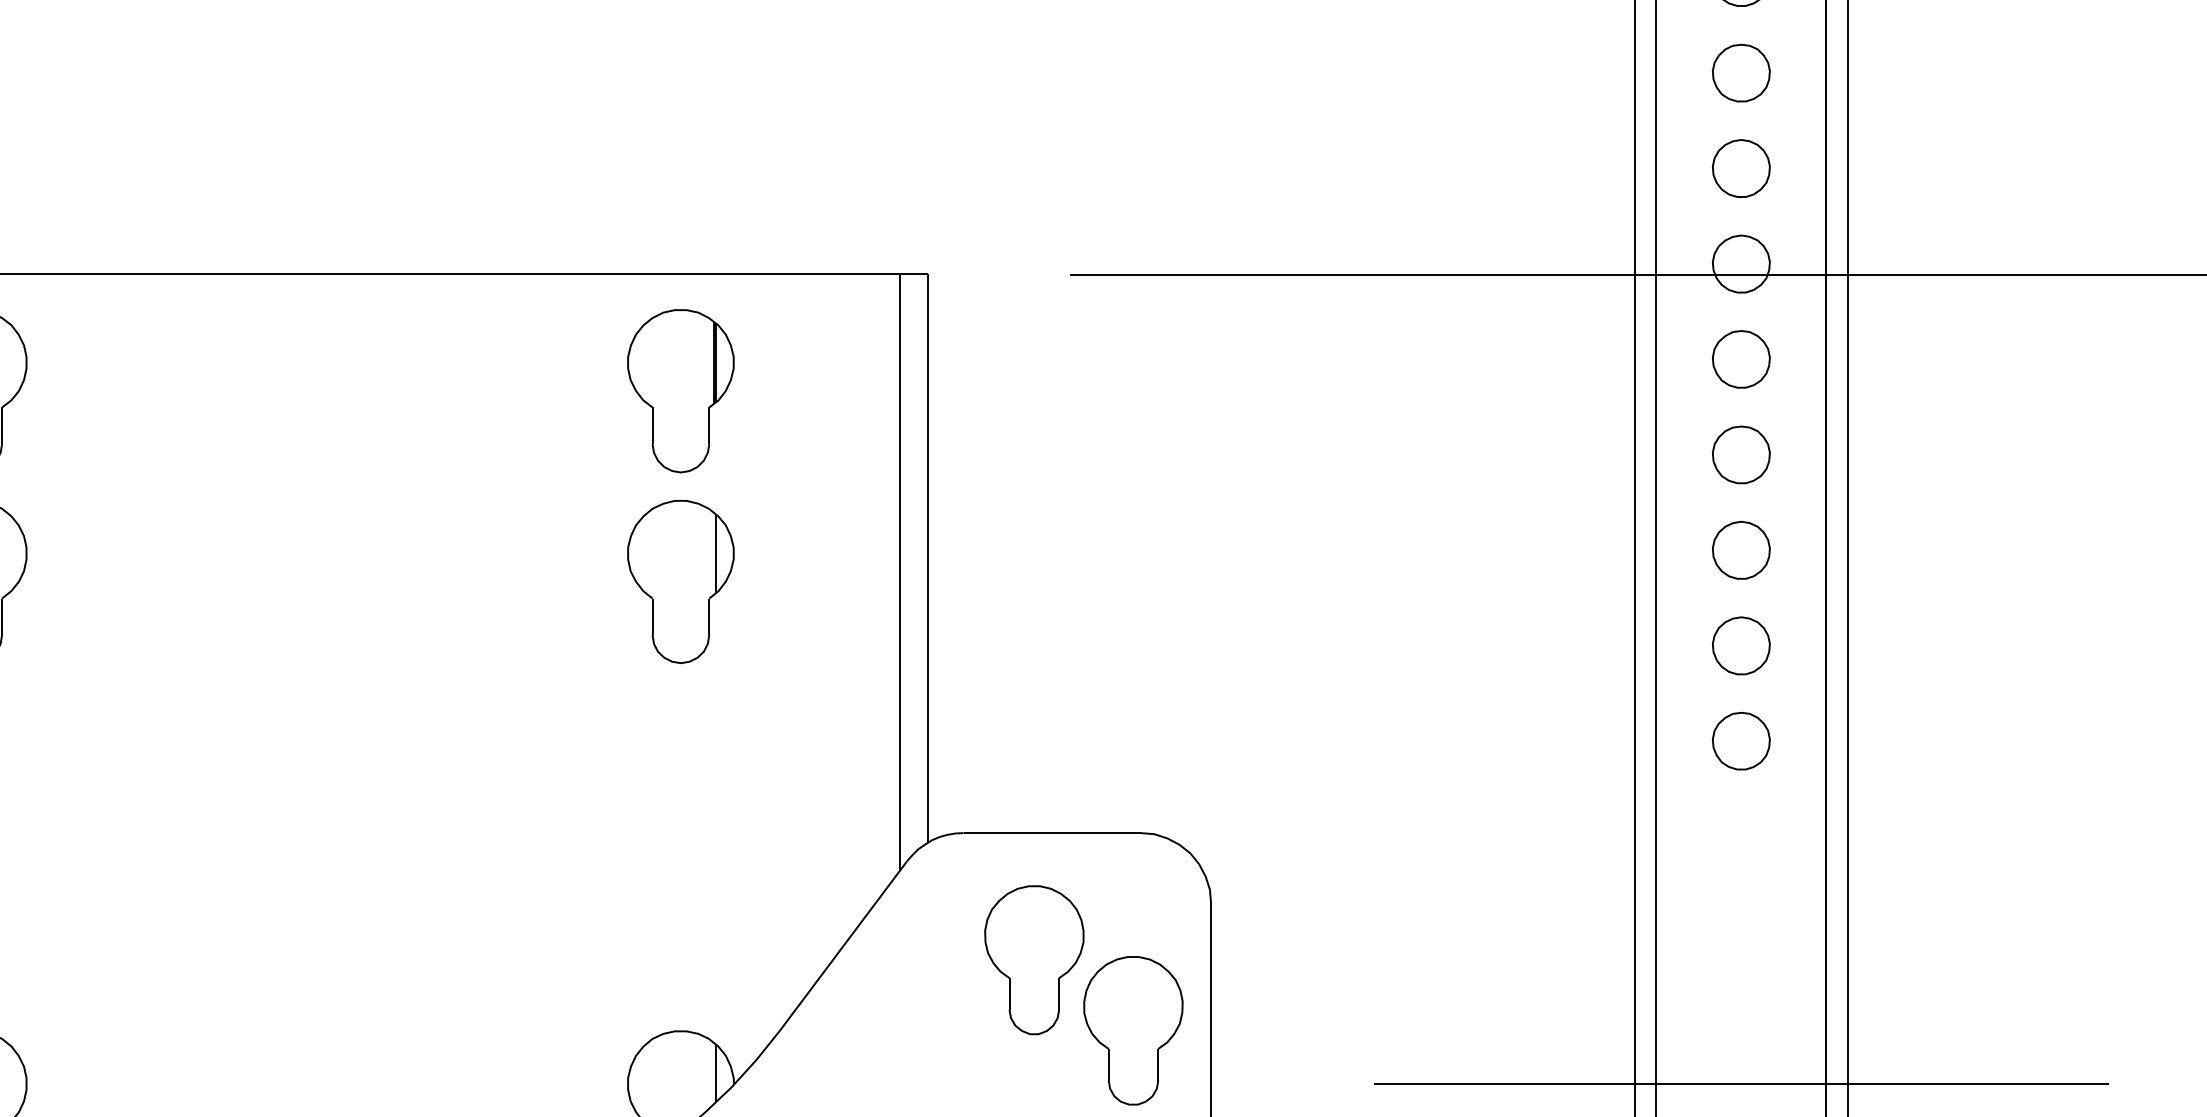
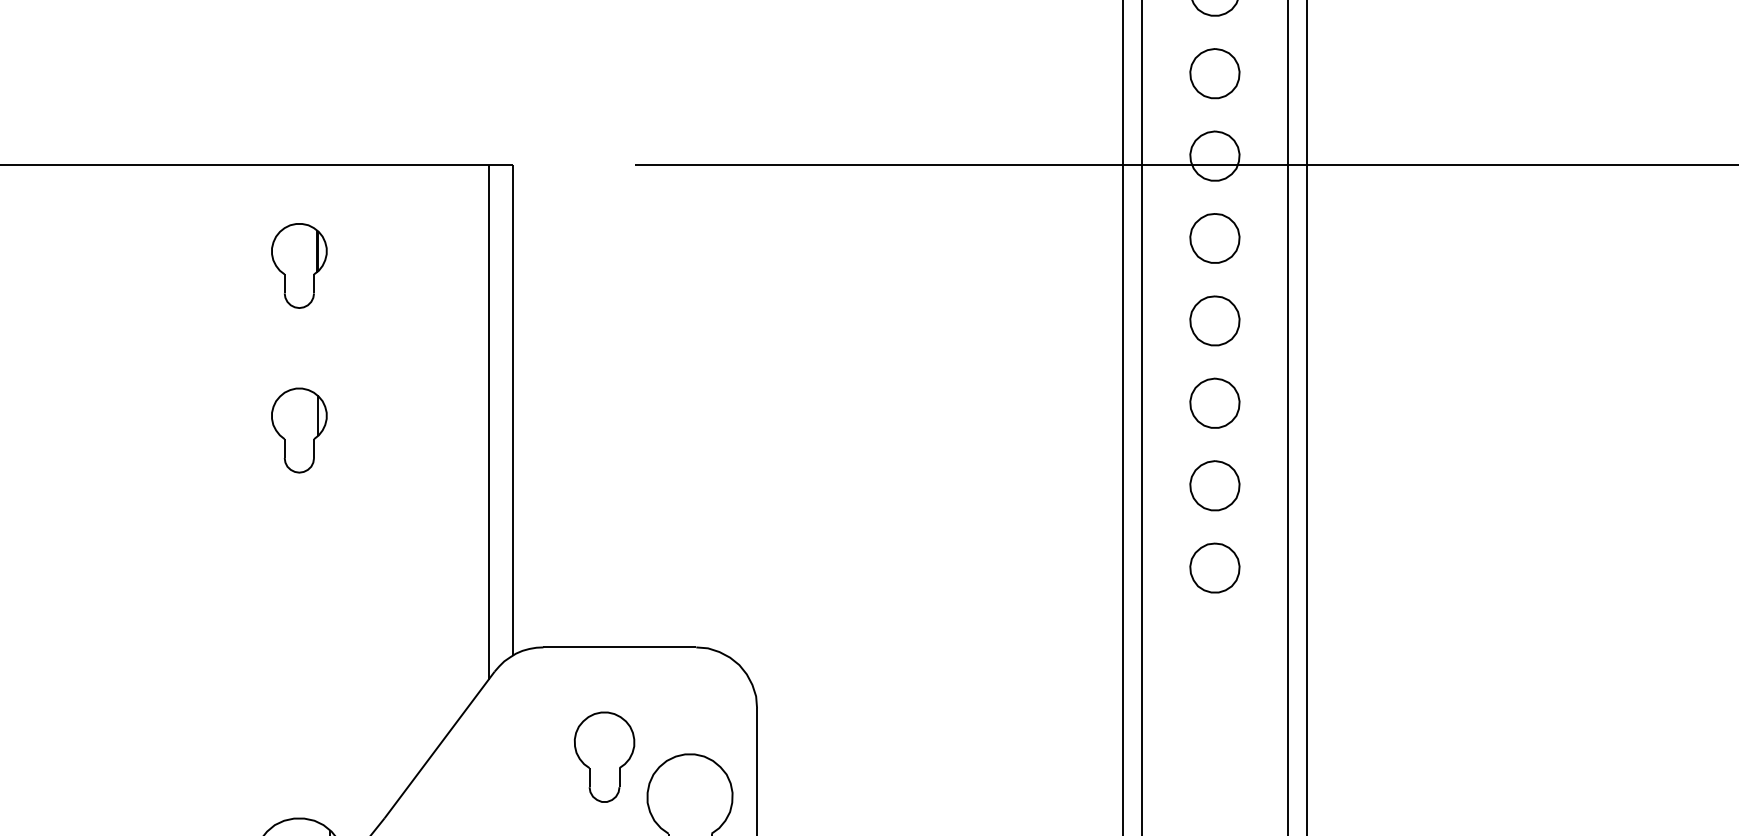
part: (680, 391) -> (298, 266), size x0.6
part: (680, 581) -> (298, 430), size x0.6
part: (1034, 960) -> (604, 757), size x0.7

